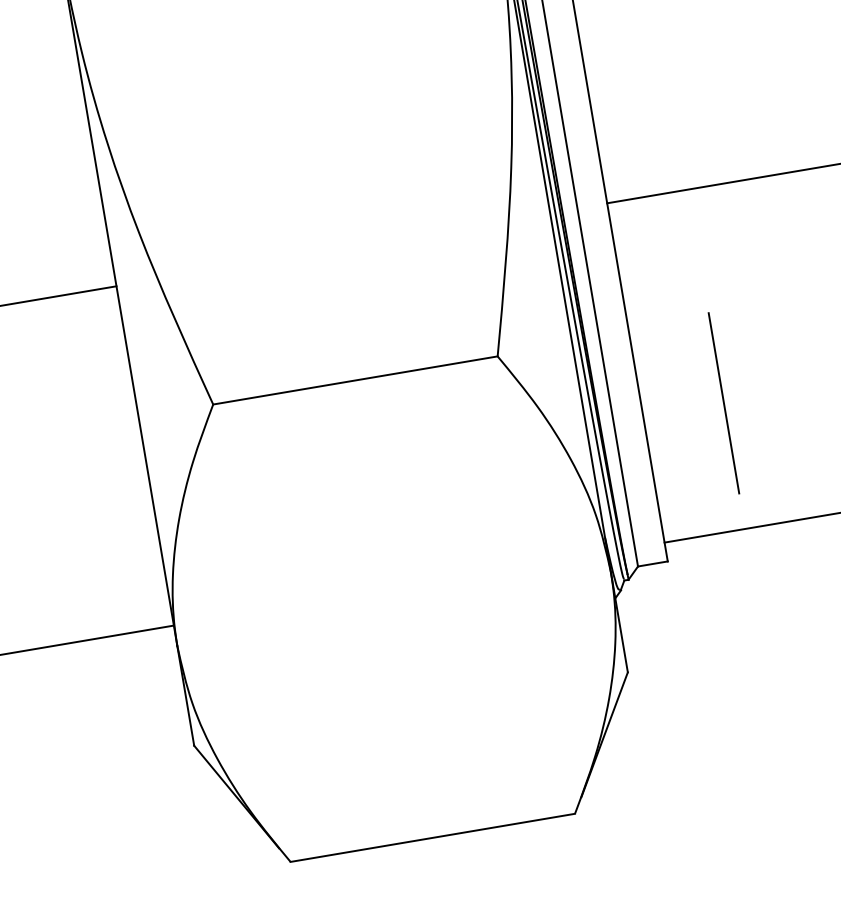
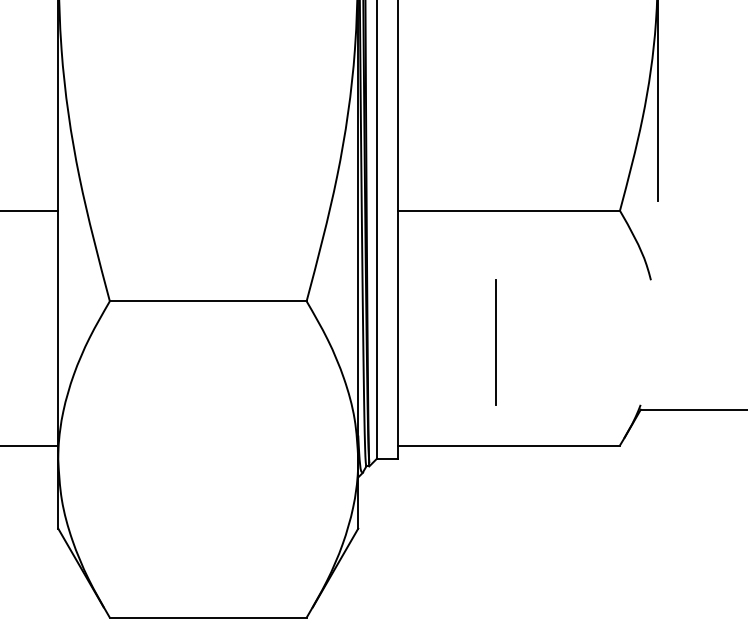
line: (723, 403) -> (495, 342), moved

